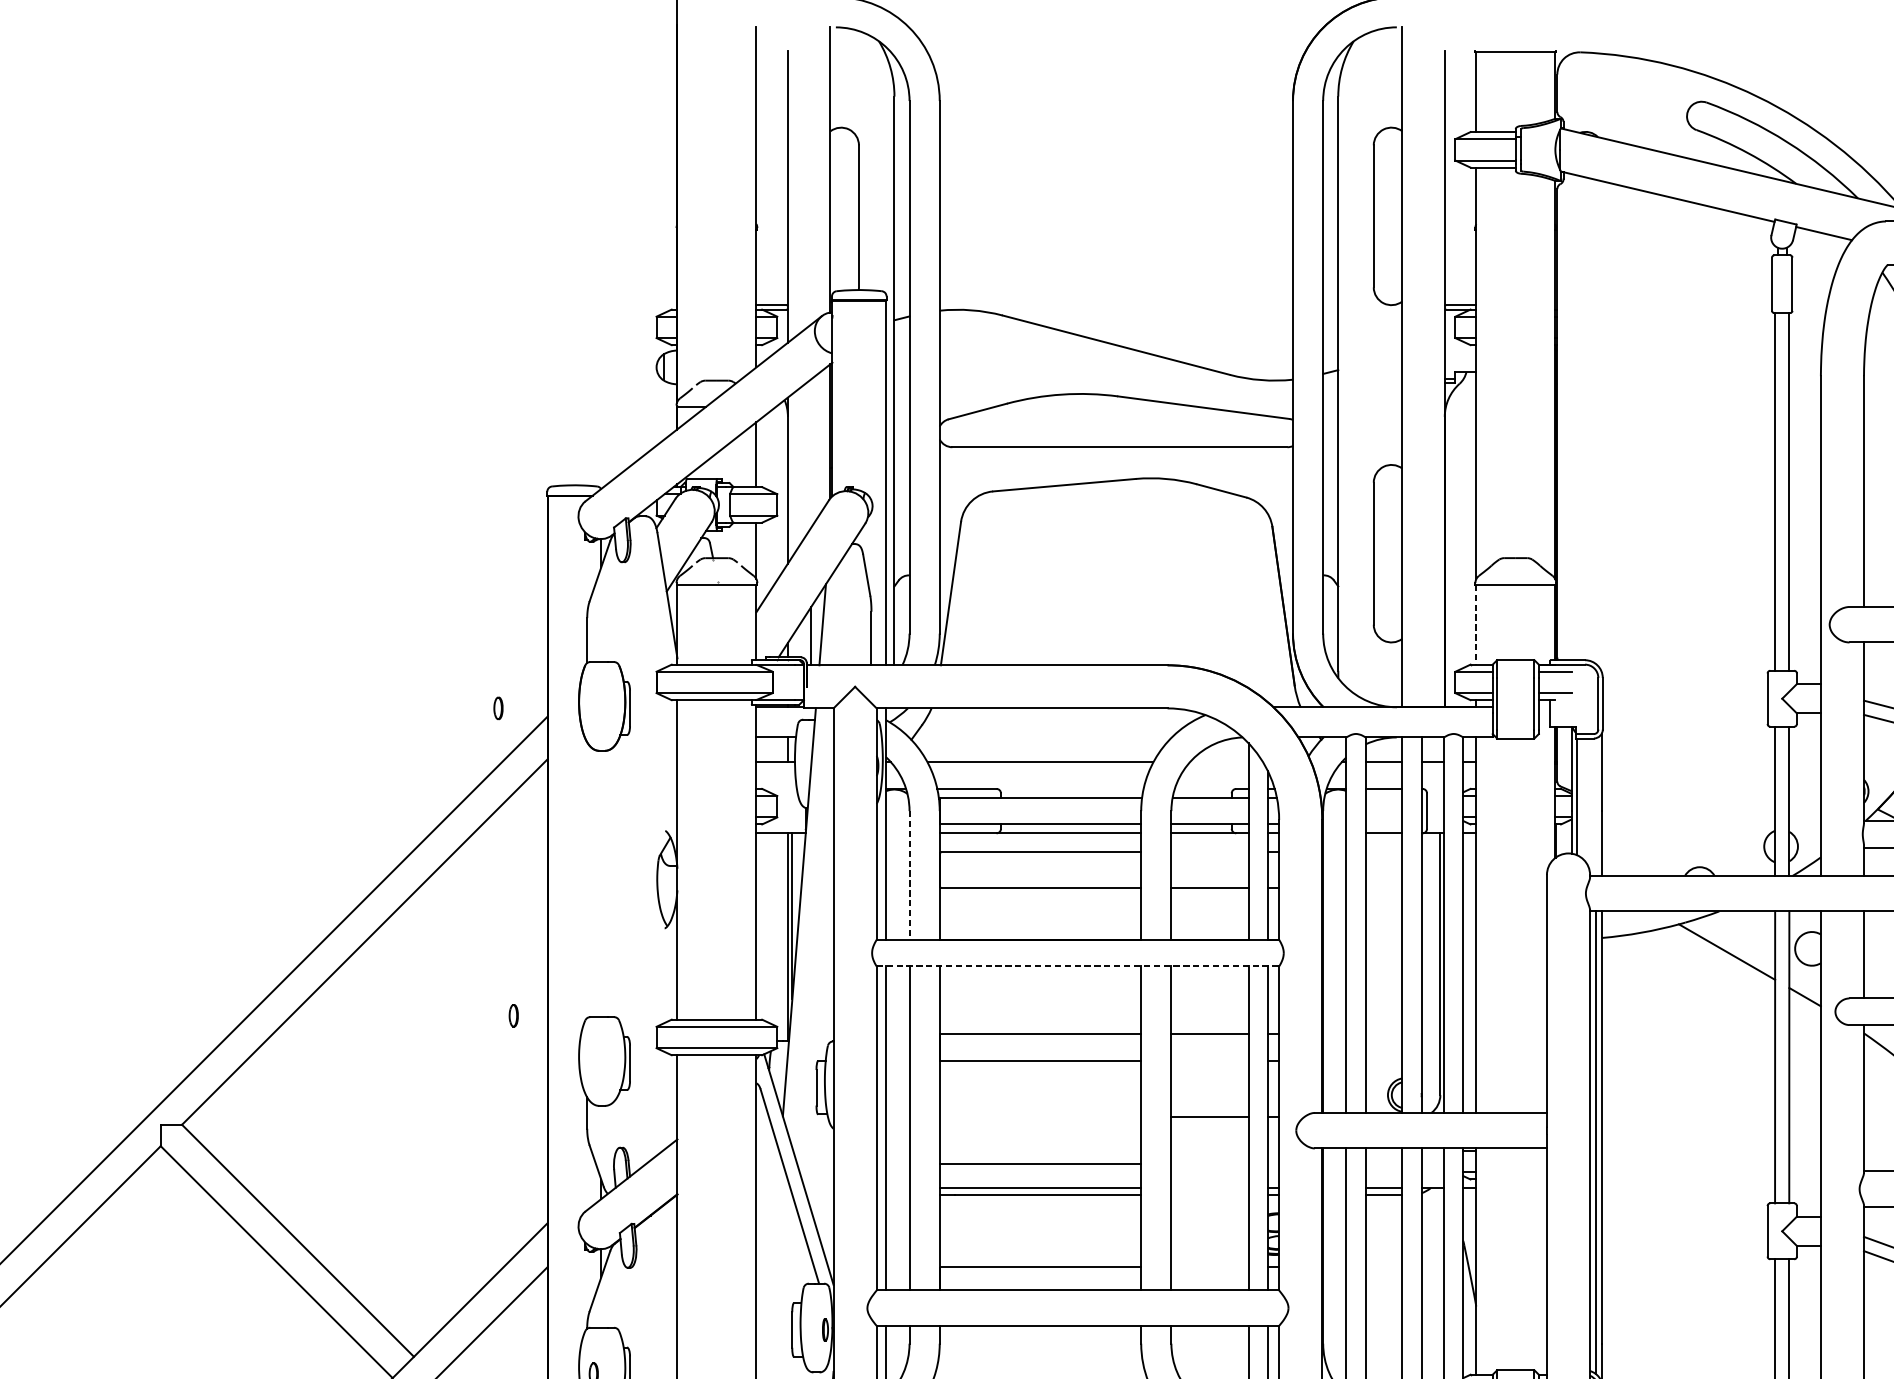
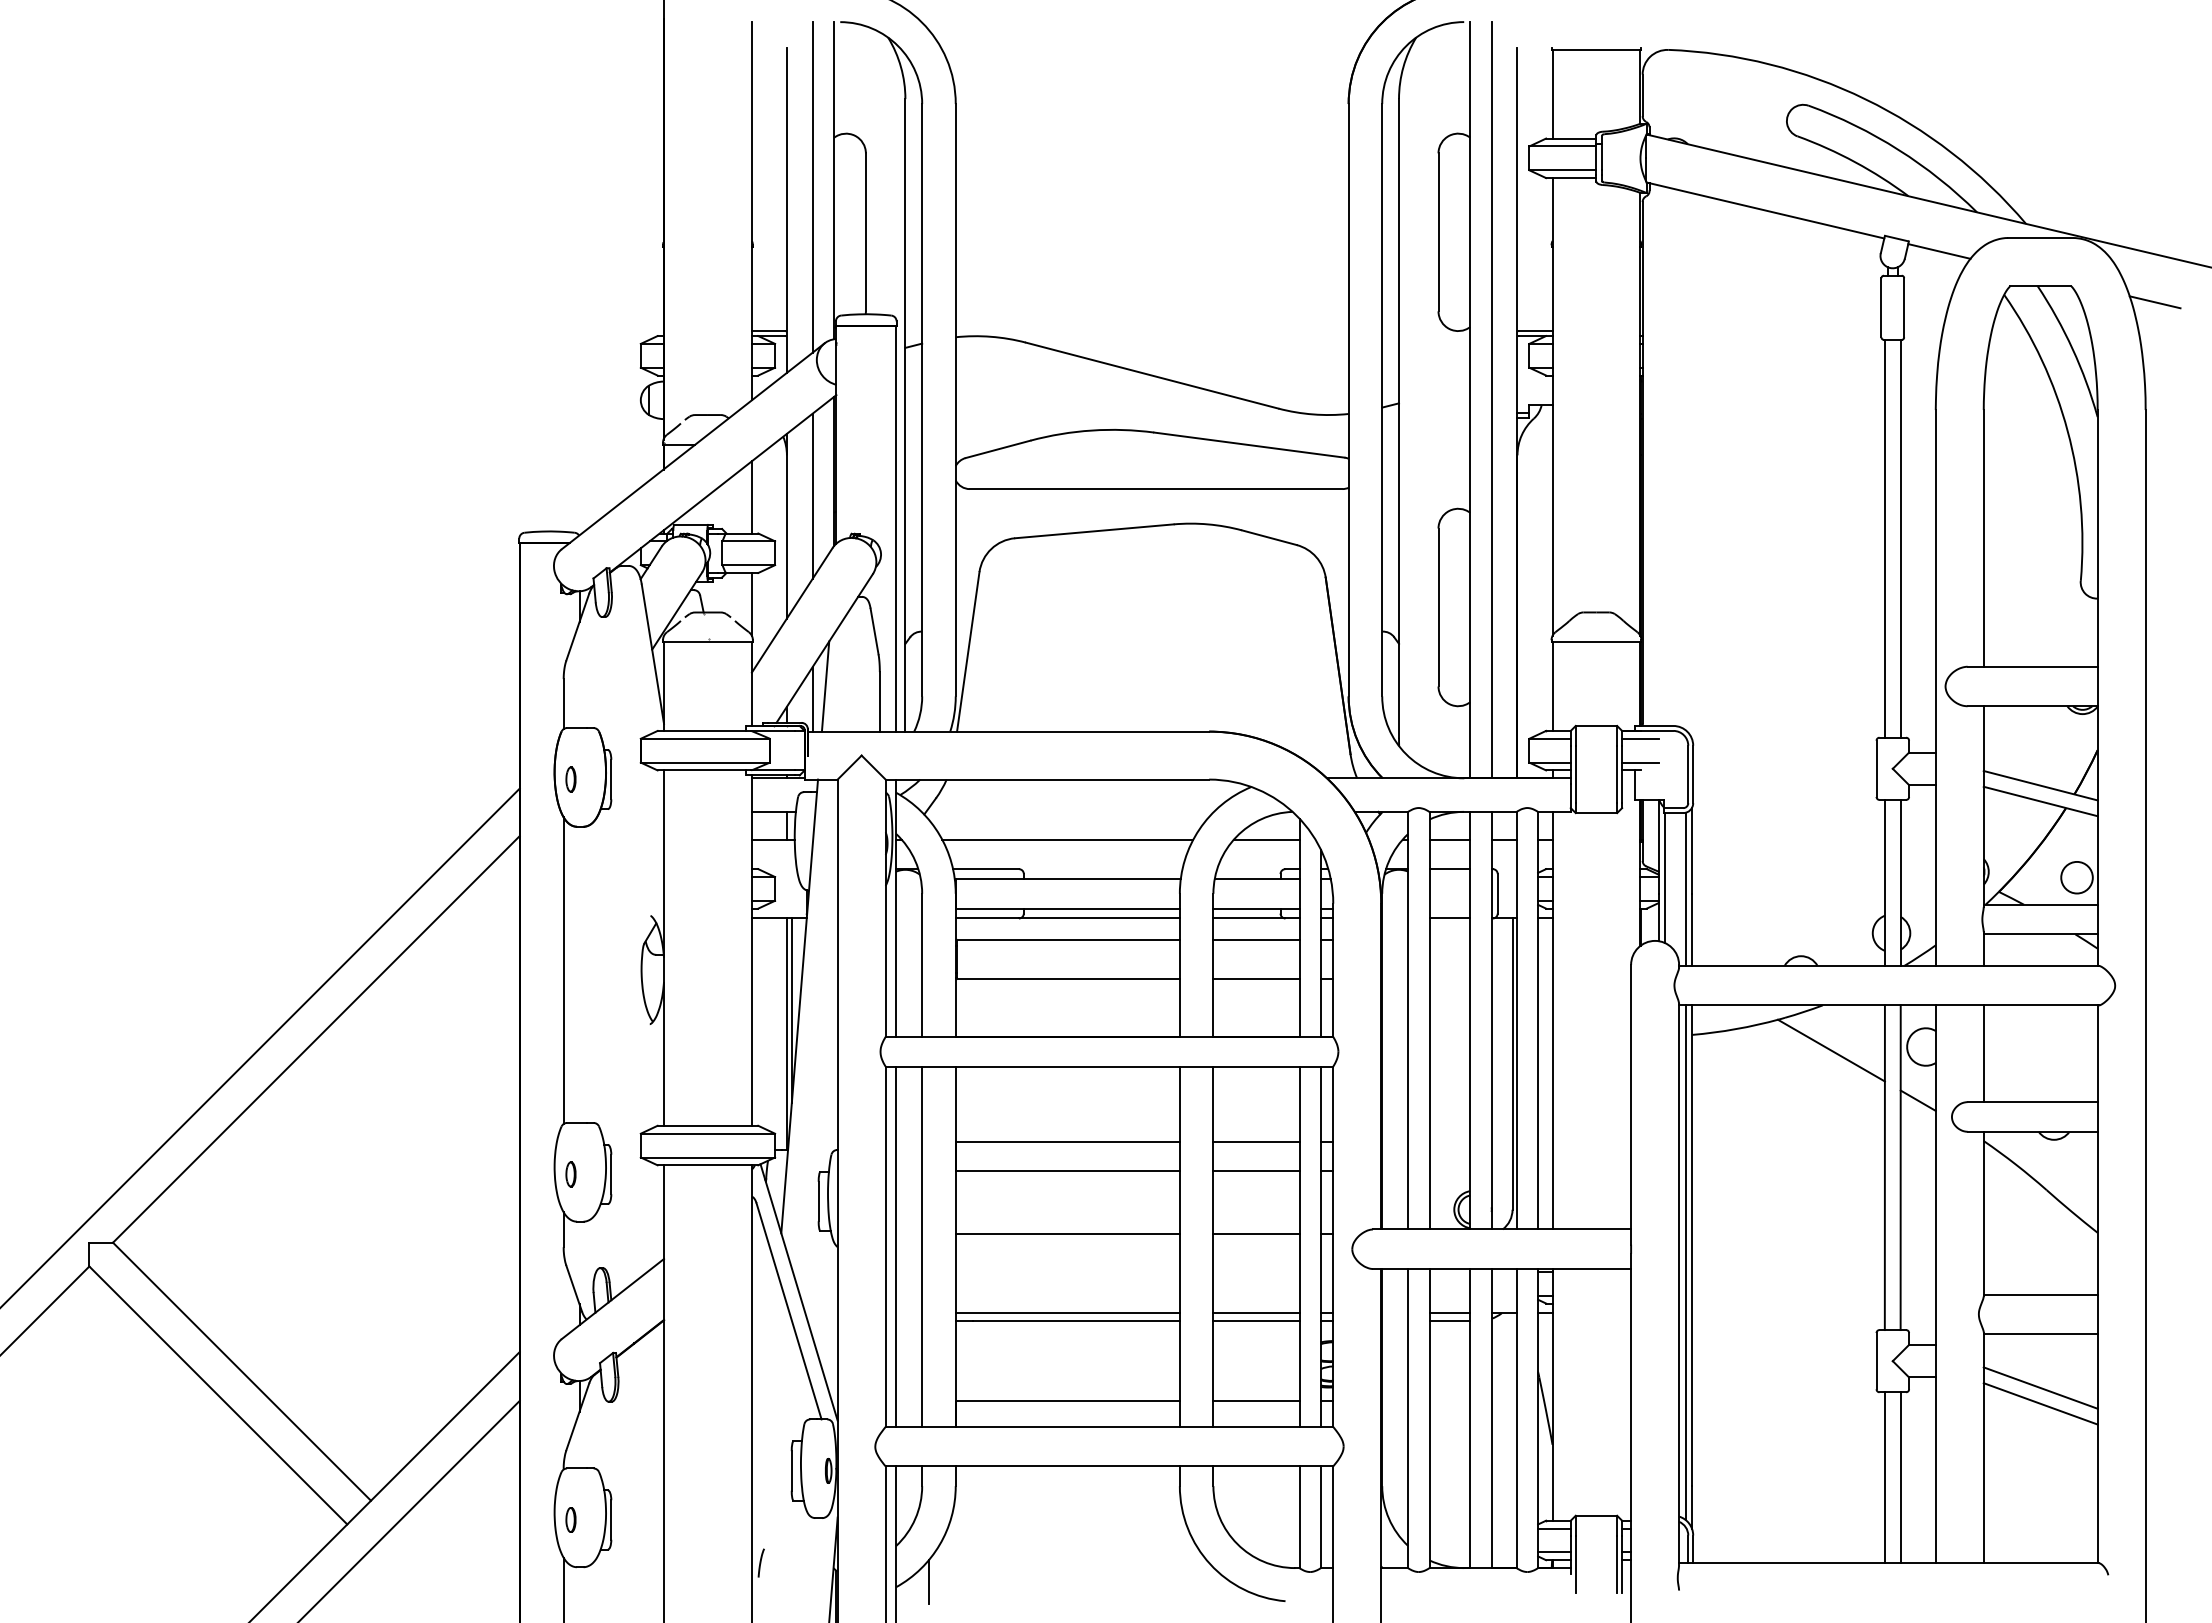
line: (810, 176) -> (812, 187), added
line: (1421, 367) -> (1491, 400), added
line: (810, 452) -> (812, 495), added
line: (1476, 625) -> (1552, 687), dashed -> solid
part: (498, 708) -> (570, 779), moved
line: (1219, 762) -> (1266, 839), added
line: (1596, 806) -> (1686, 888), added
line: (1210, 852) -> (1256, 939), added
line: (909, 875) -> (922, 965), dashed -> solid
line: (587, 880) -> (563, 970), added
line: (1077, 966) -> (1109, 1066), dashed -> solid
part: (513, 1015) -> (570, 1174), moved
line: (1210, 1060) -> (1256, 1171), added
line: (1040, 1164) -> (1067, 1234), moved
line: (1210, 1188) -> (1256, 1313), added
line: (1210, 1195) -> (1256, 1321), added
line: (1210, 1267) -> (1256, 1401), added

